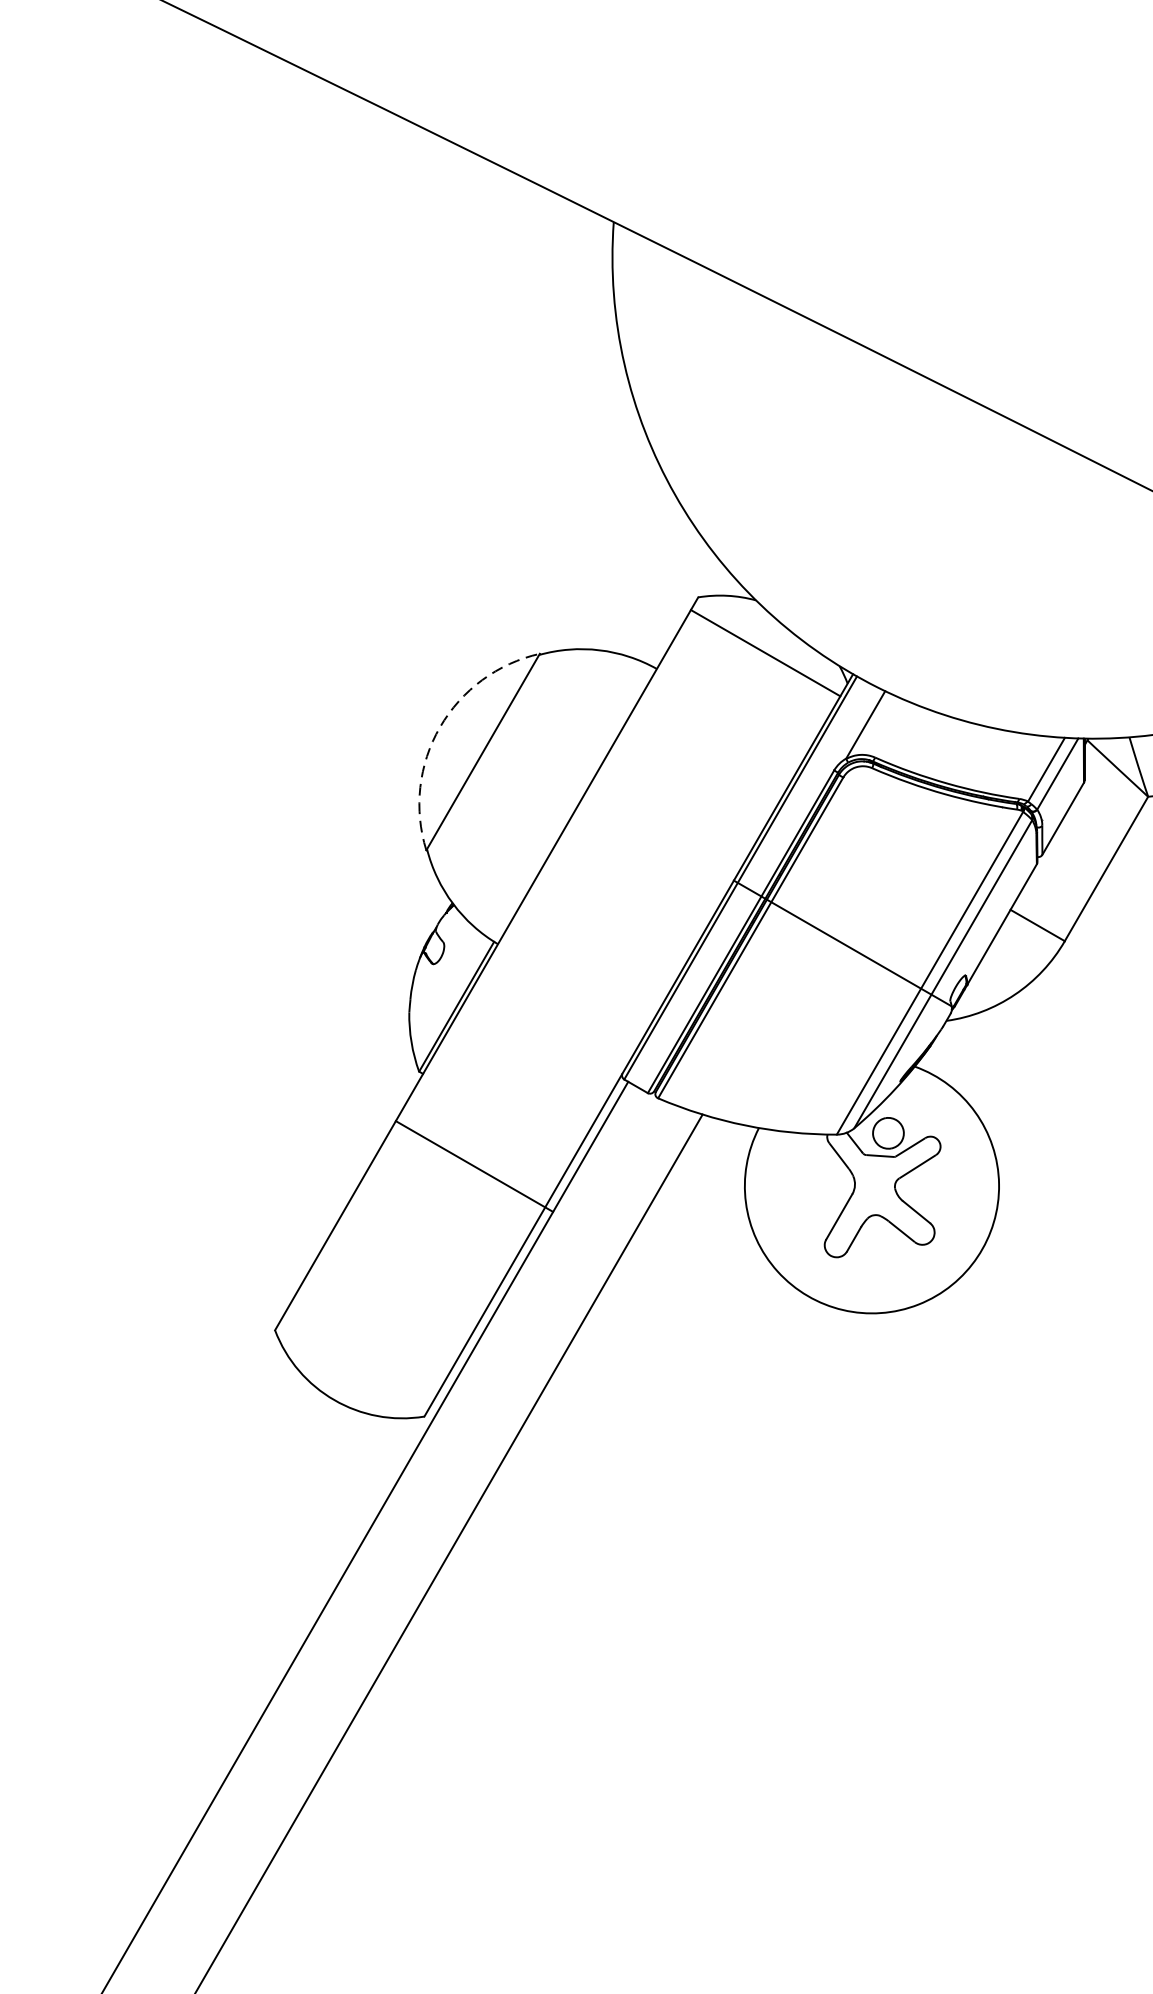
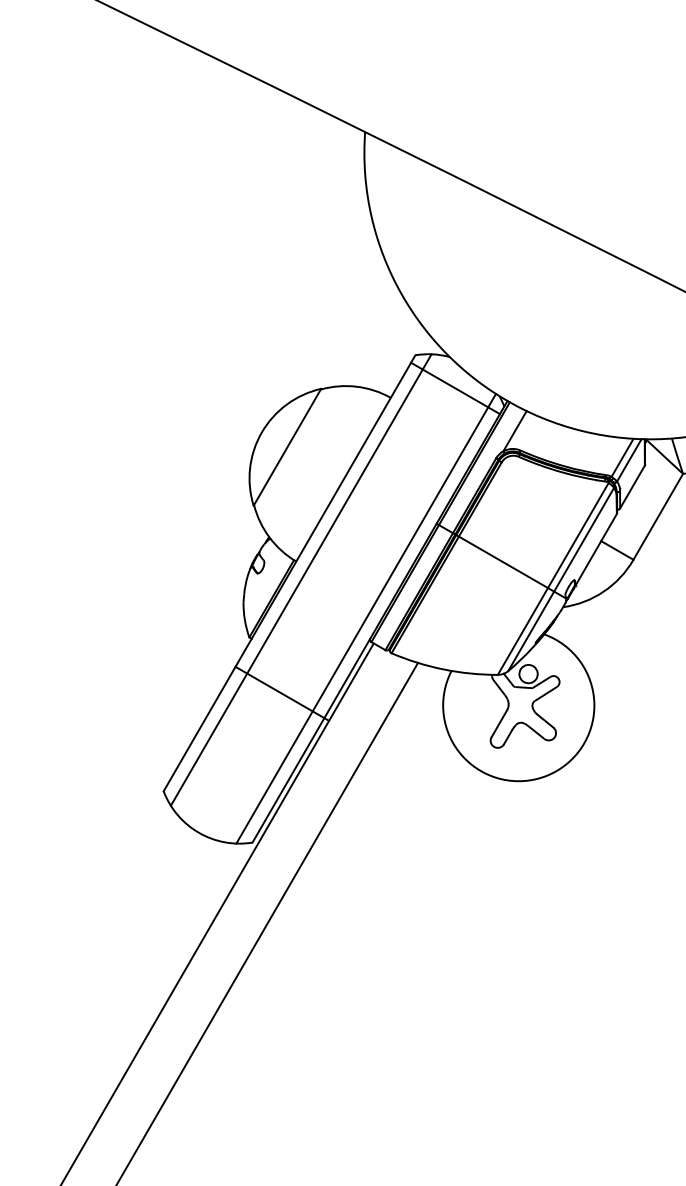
arc: (439, 727) -> (261, 432), dashed -> solid
line: (505, 974) -> (300, 579), added
line: (614, 1039) -> (365, 618), added

